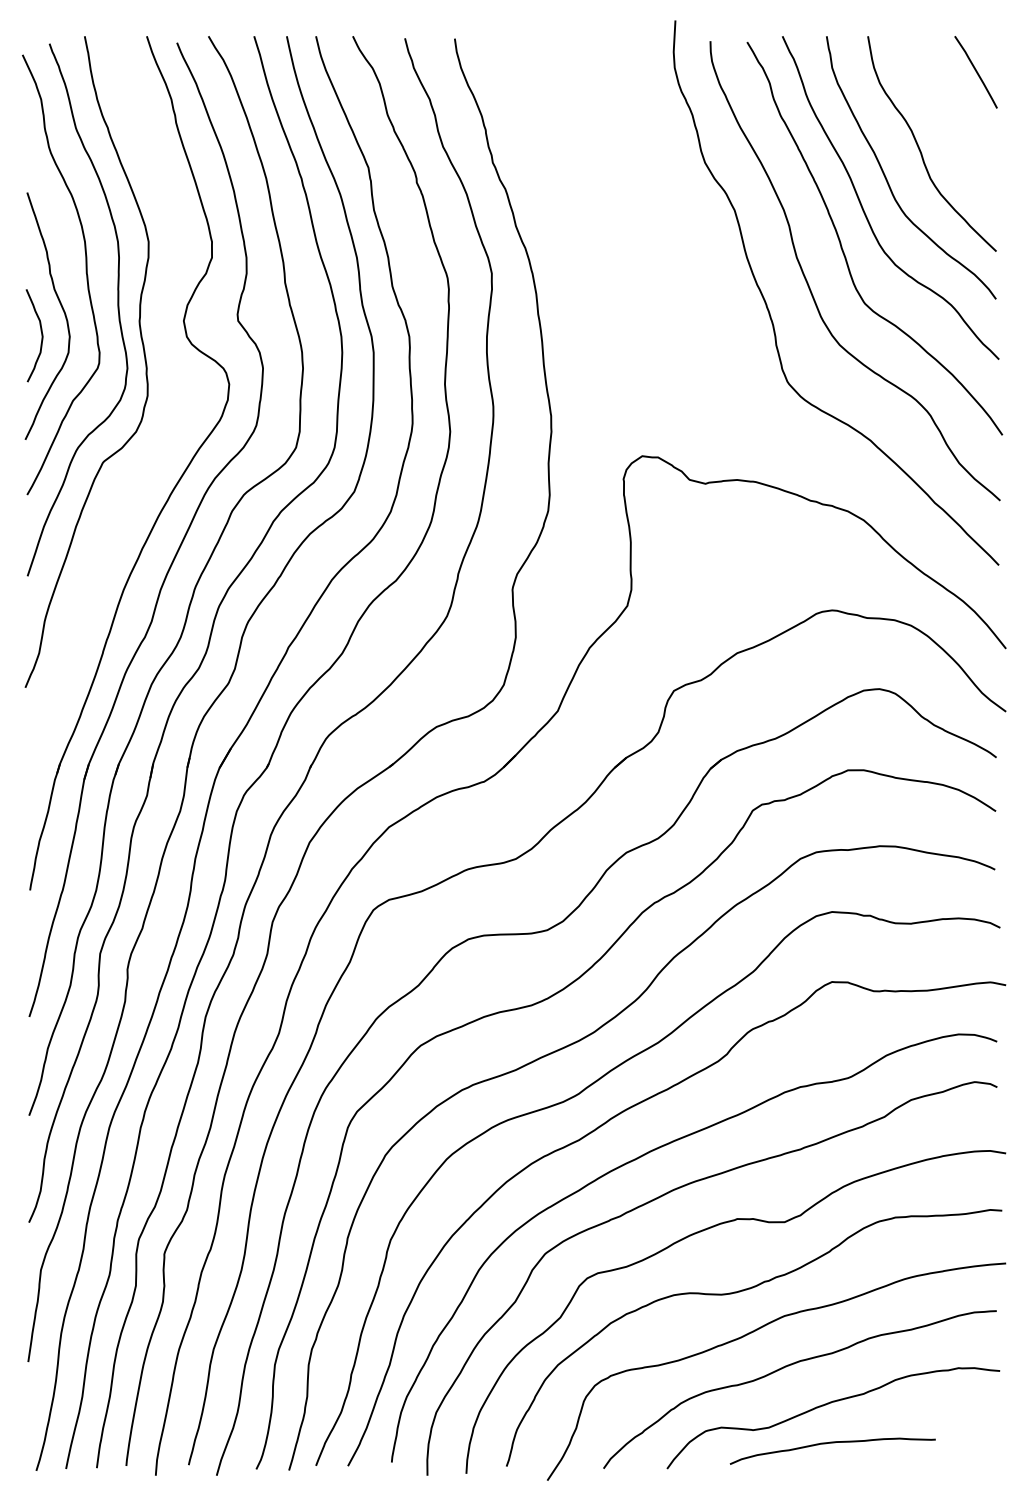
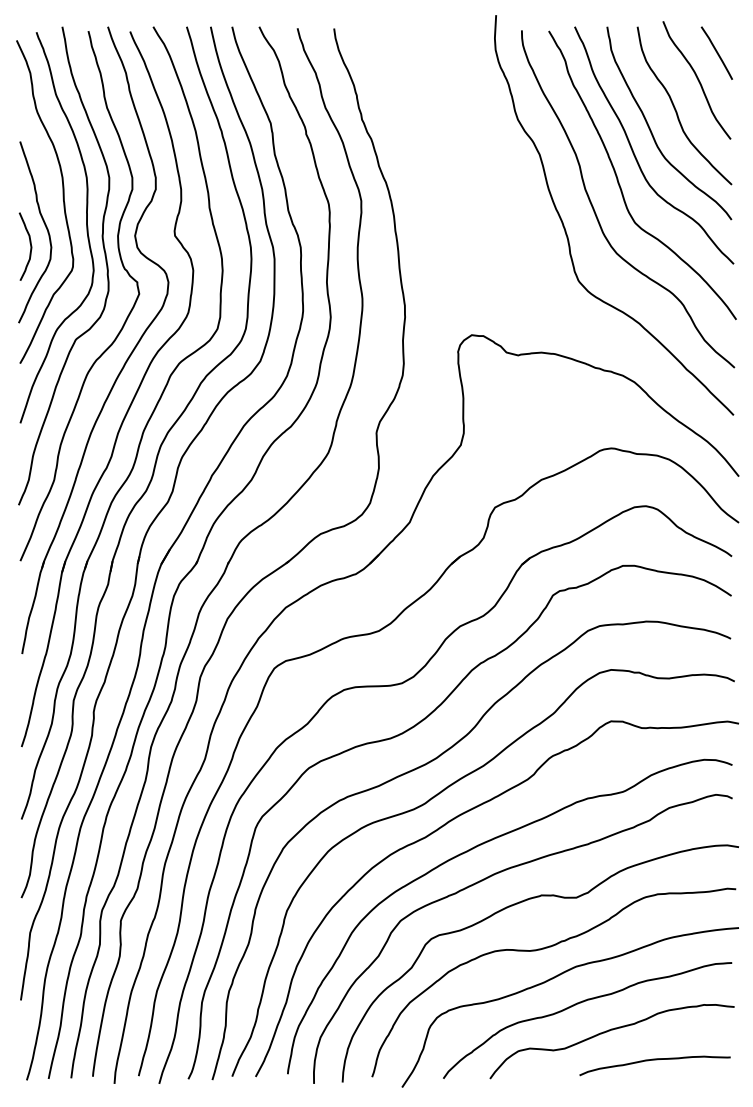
curve: (949, 108) -> (697, 79), added
curve: (169, 367) -> (124, 270), added
curve: (832, 1443) -> (654, 1060), moved

